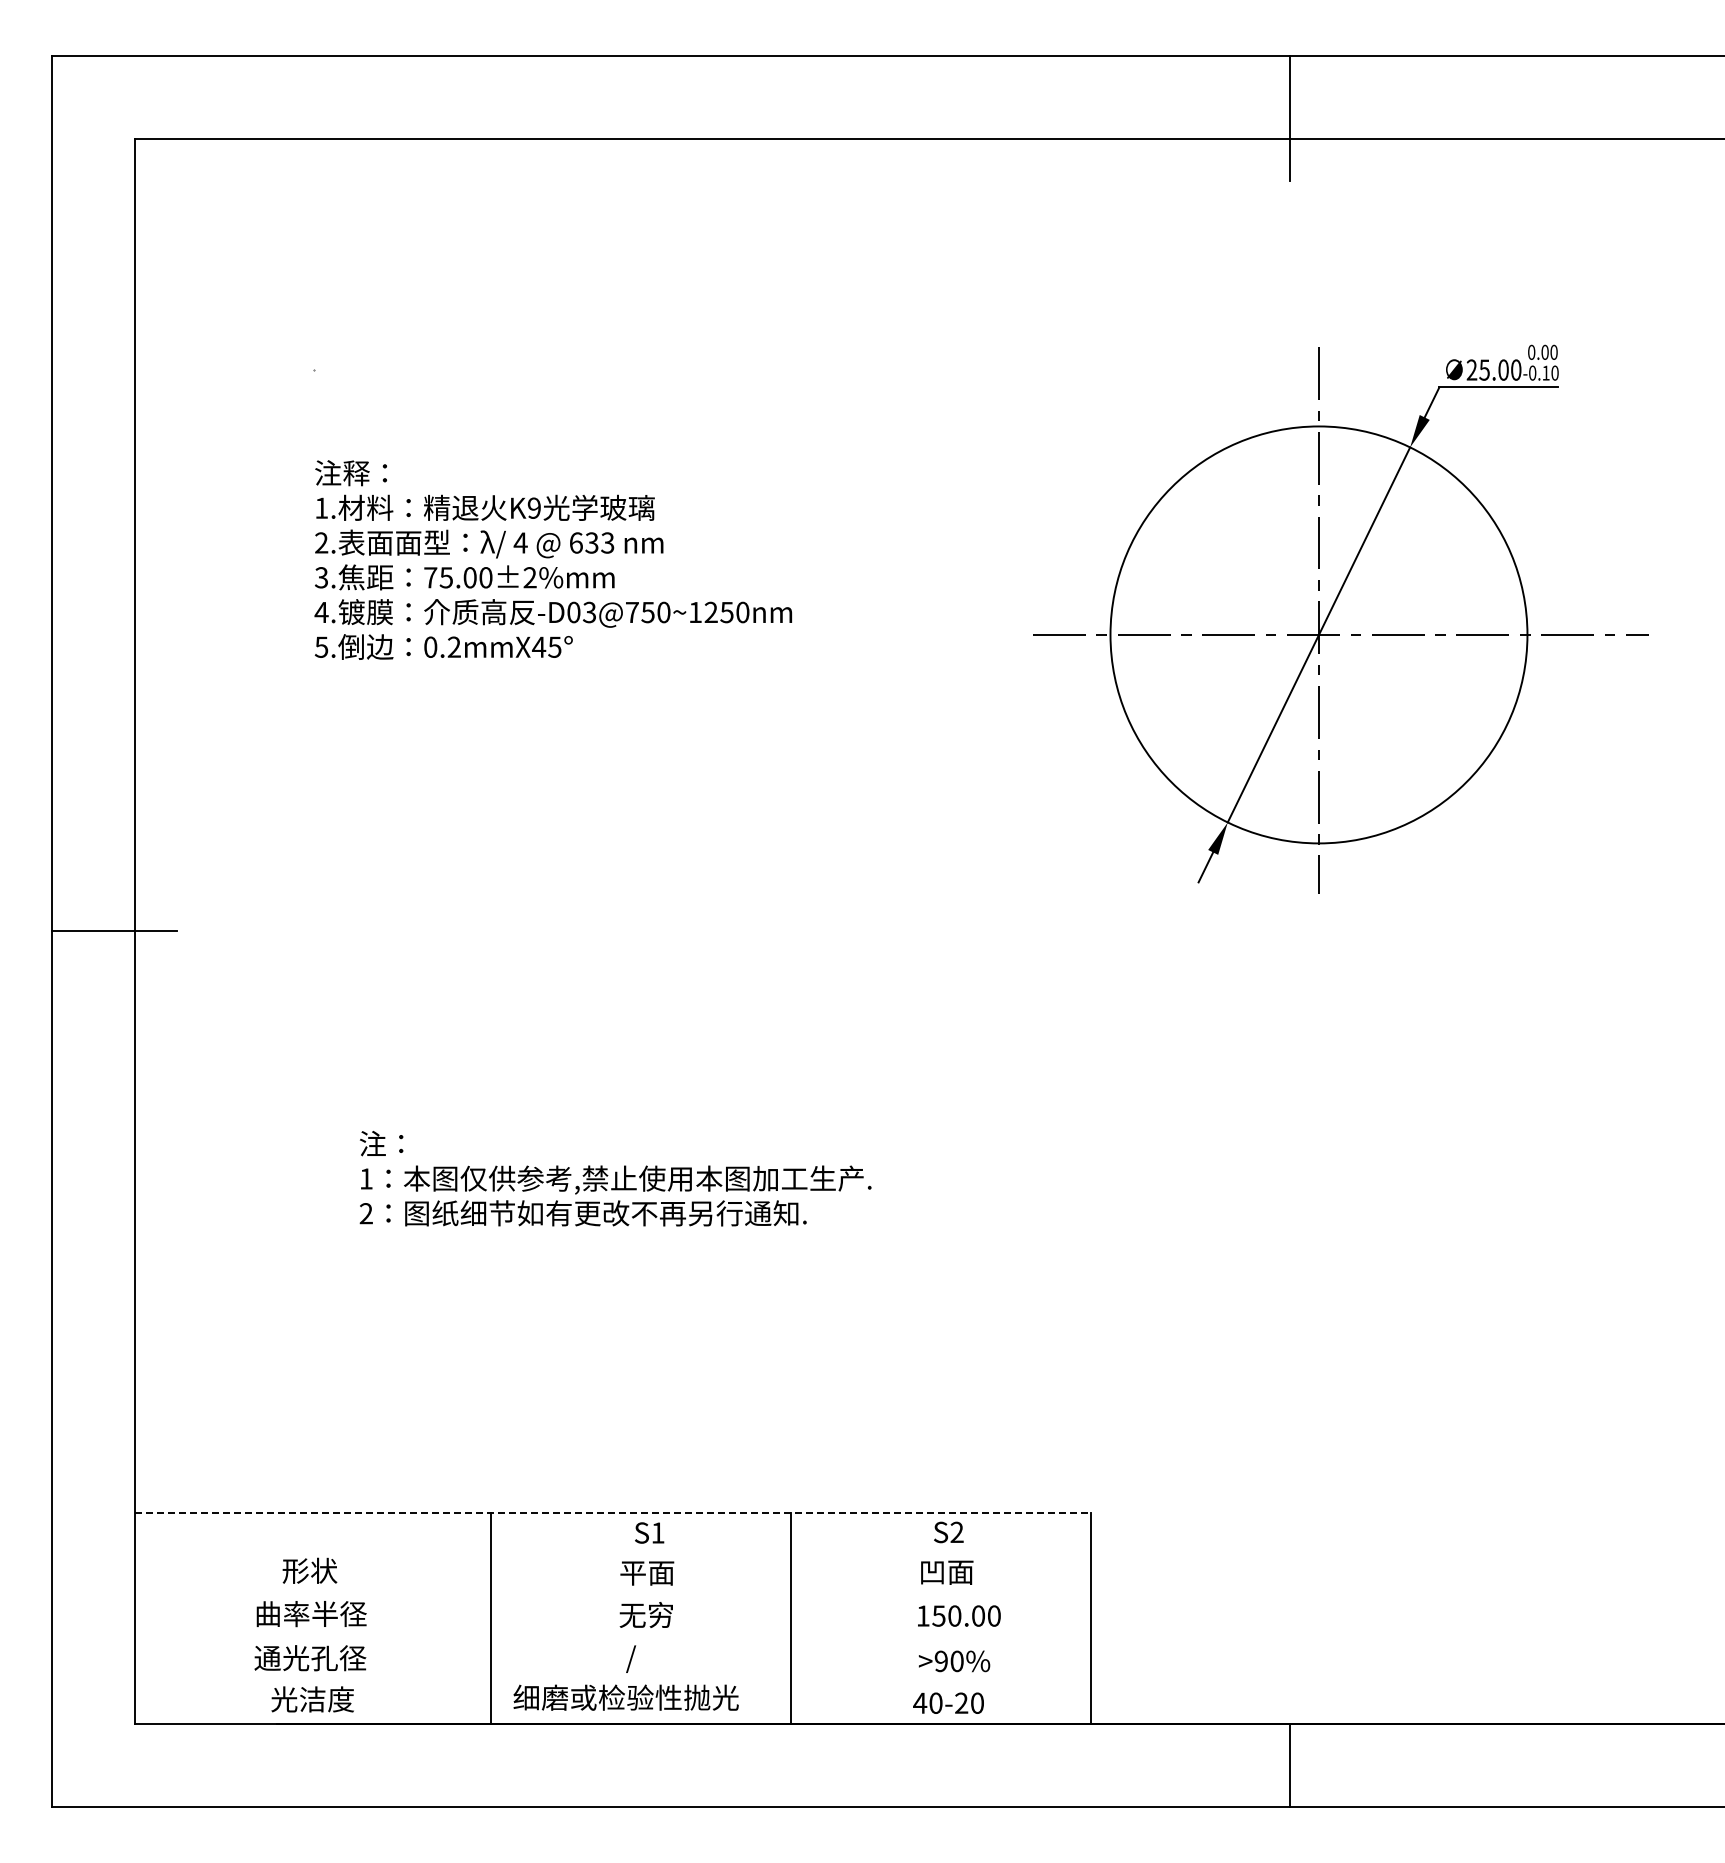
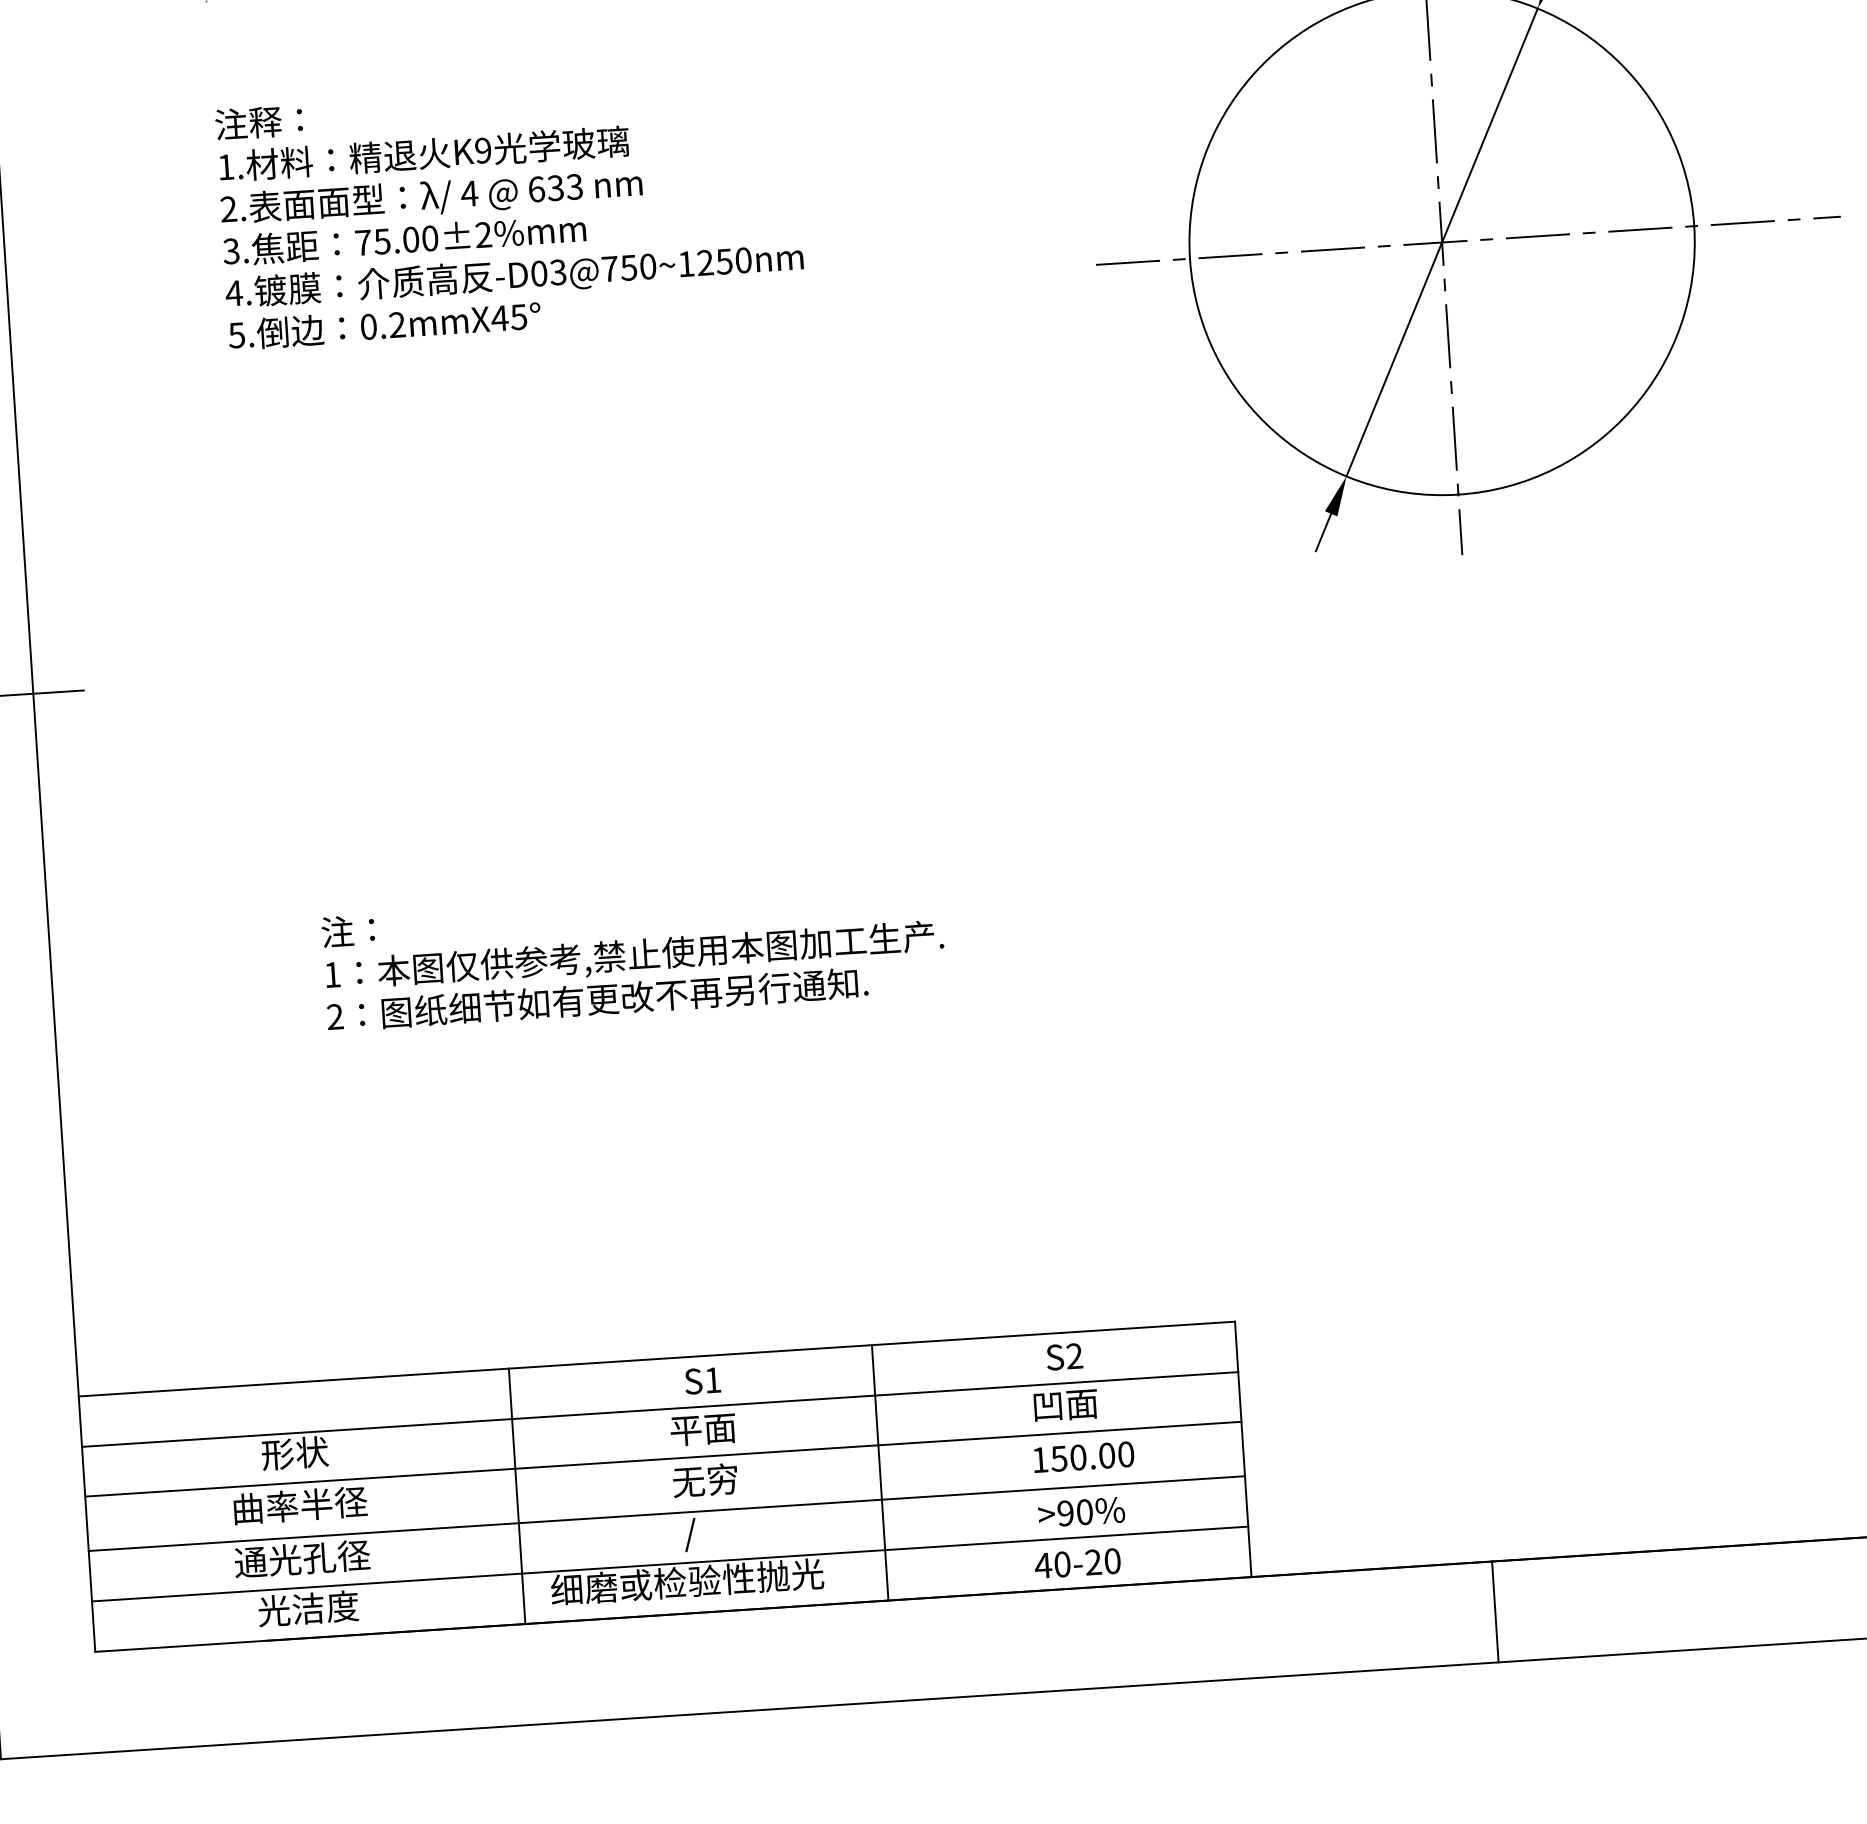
line: (613, 1512) -> (657, 1358), dashed -> solid
line: (612, 1554) -> (659, 1409), added
line: (612, 1595) -> (662, 1459), added
line: (612, 1640) -> (666, 1513), added
line: (612, 1682) -> (669, 1564), added

